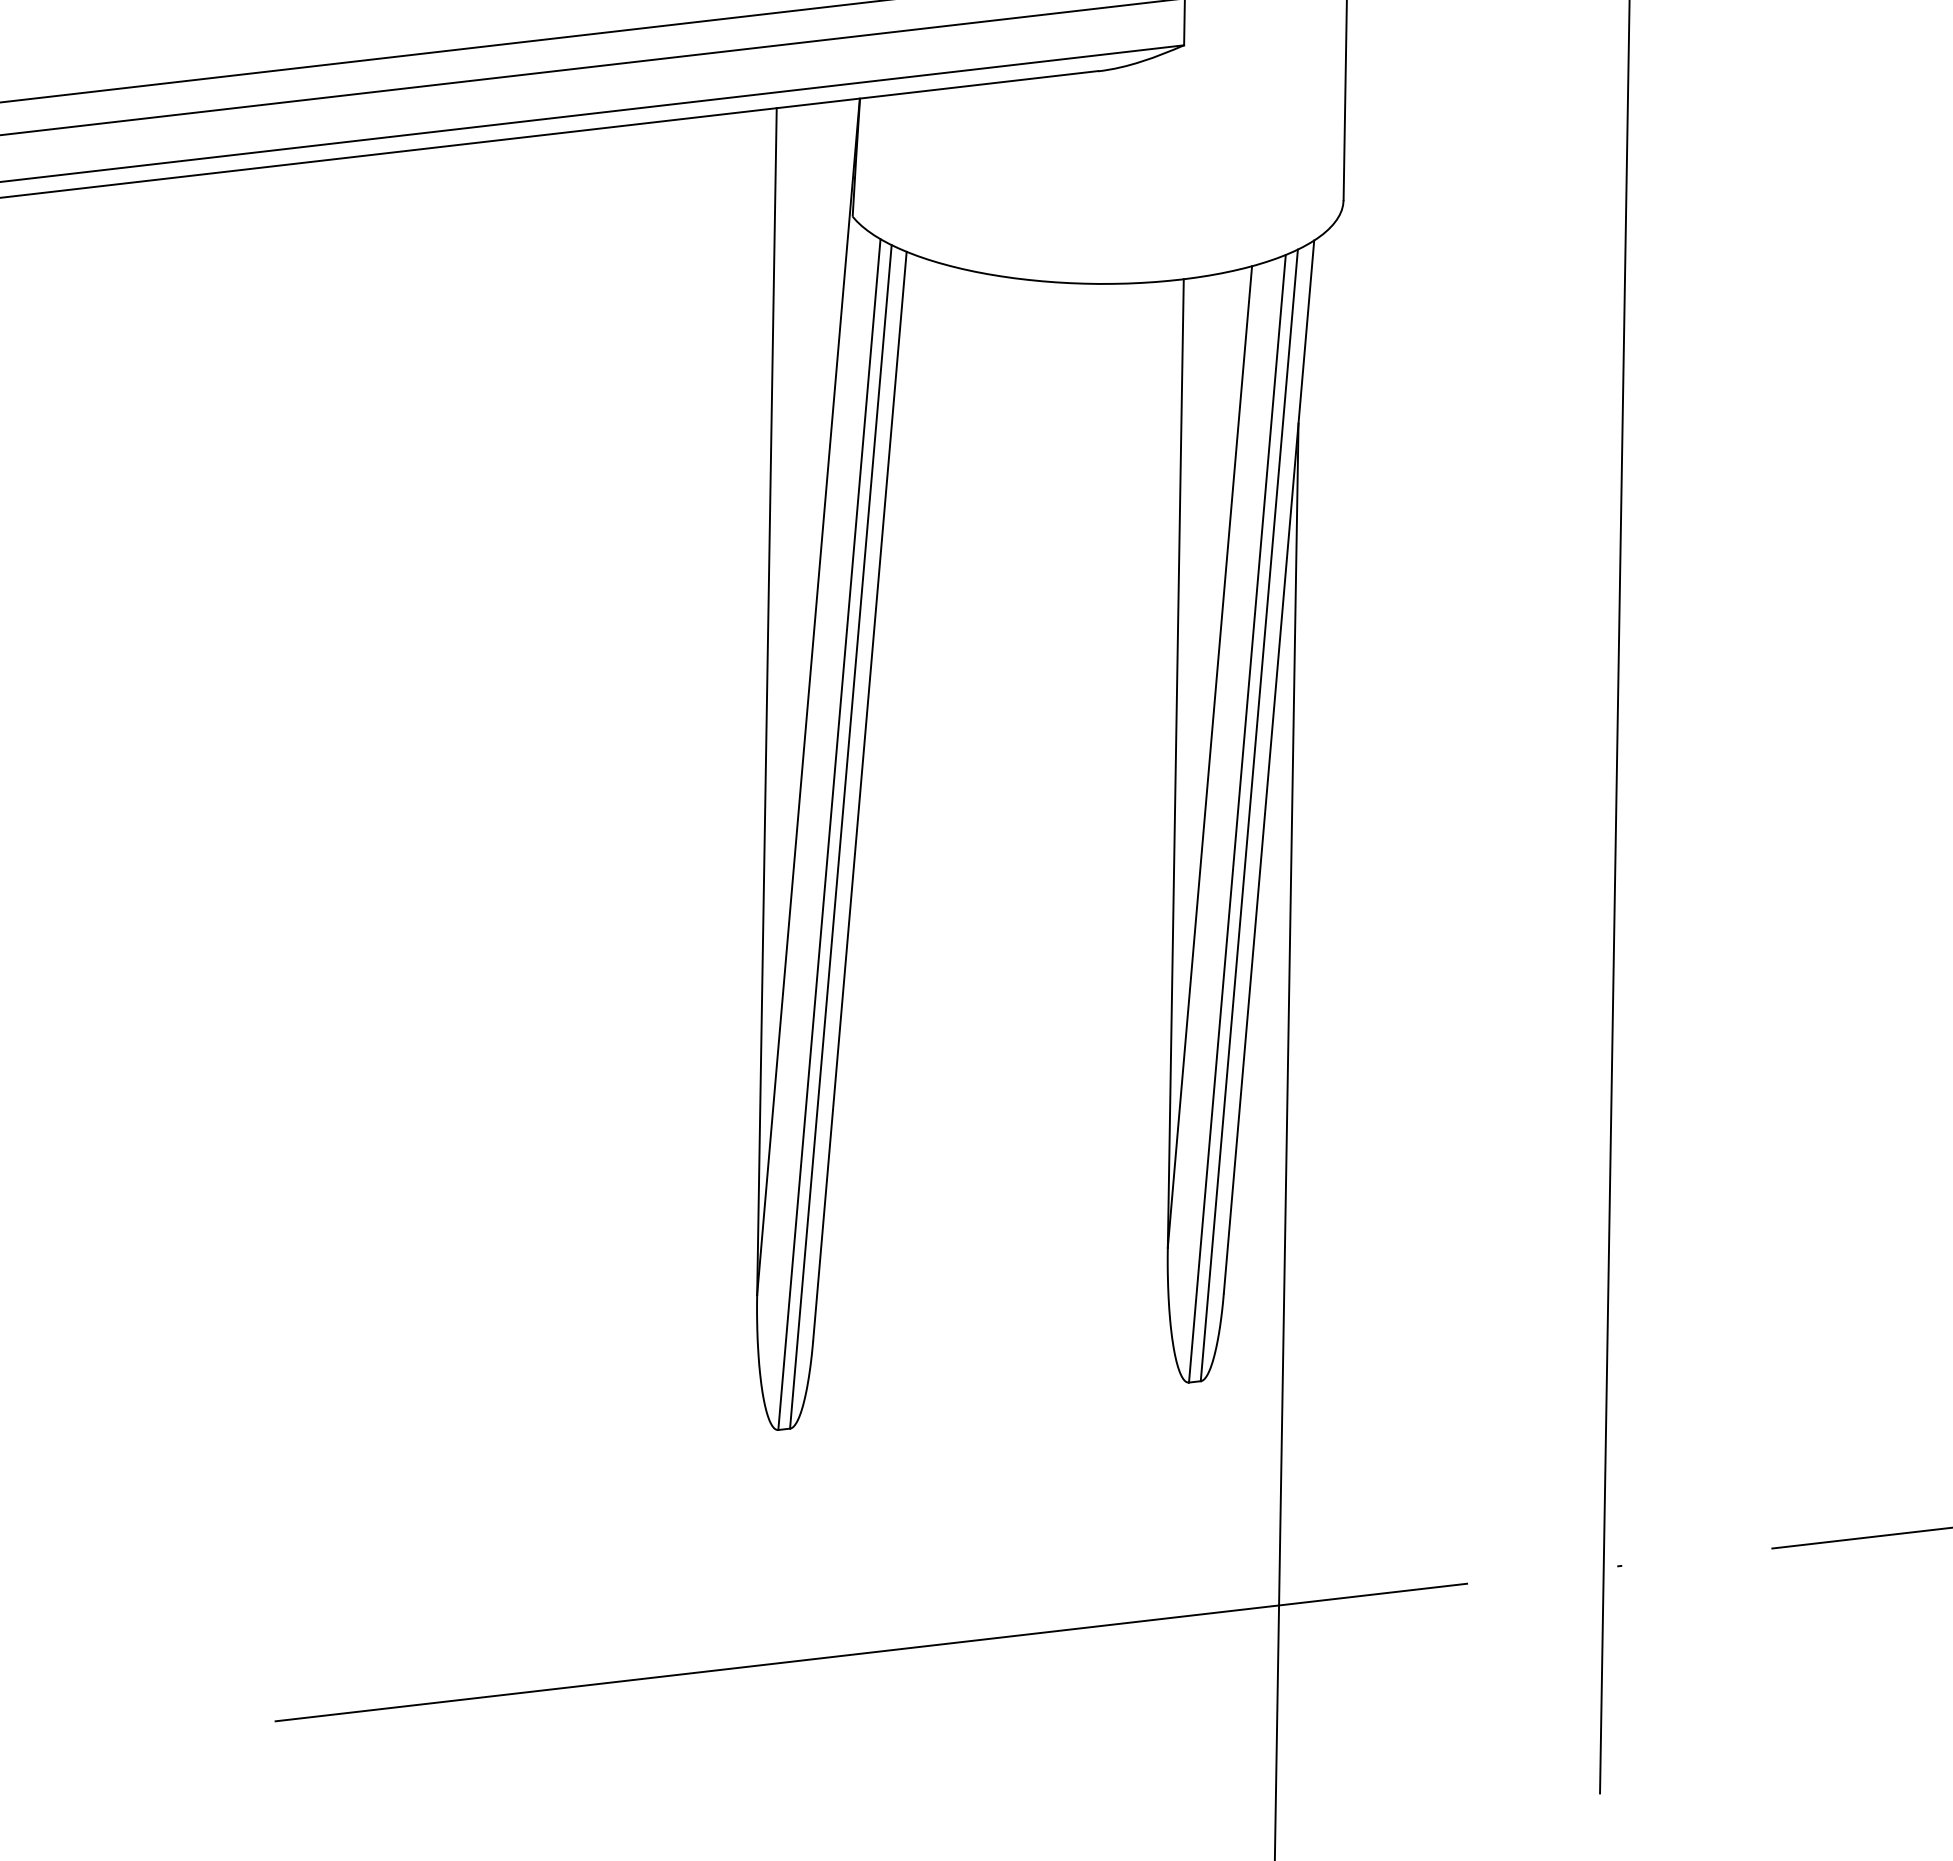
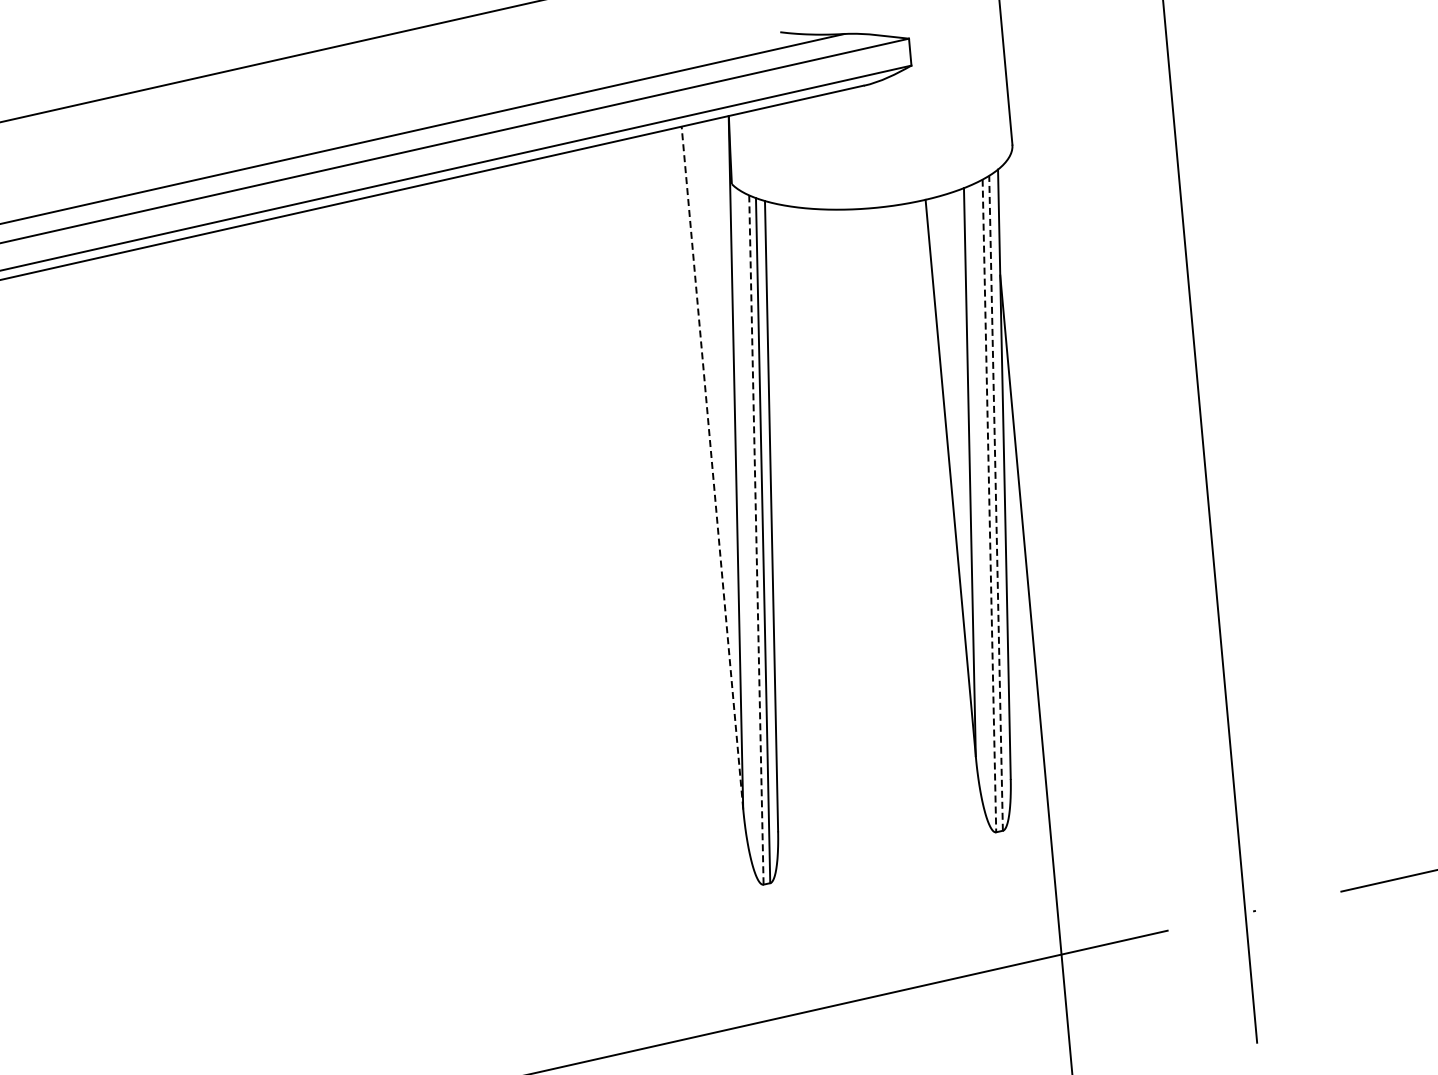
line: (767, 701) -> (712, 467), solid -> dashed
line: (1250, 815) -> (996, 503), solid -> dashed
line: (1237, 819) -> (989, 506), solid -> dashed
line: (829, 835) -> (756, 540), solid -> dashed

